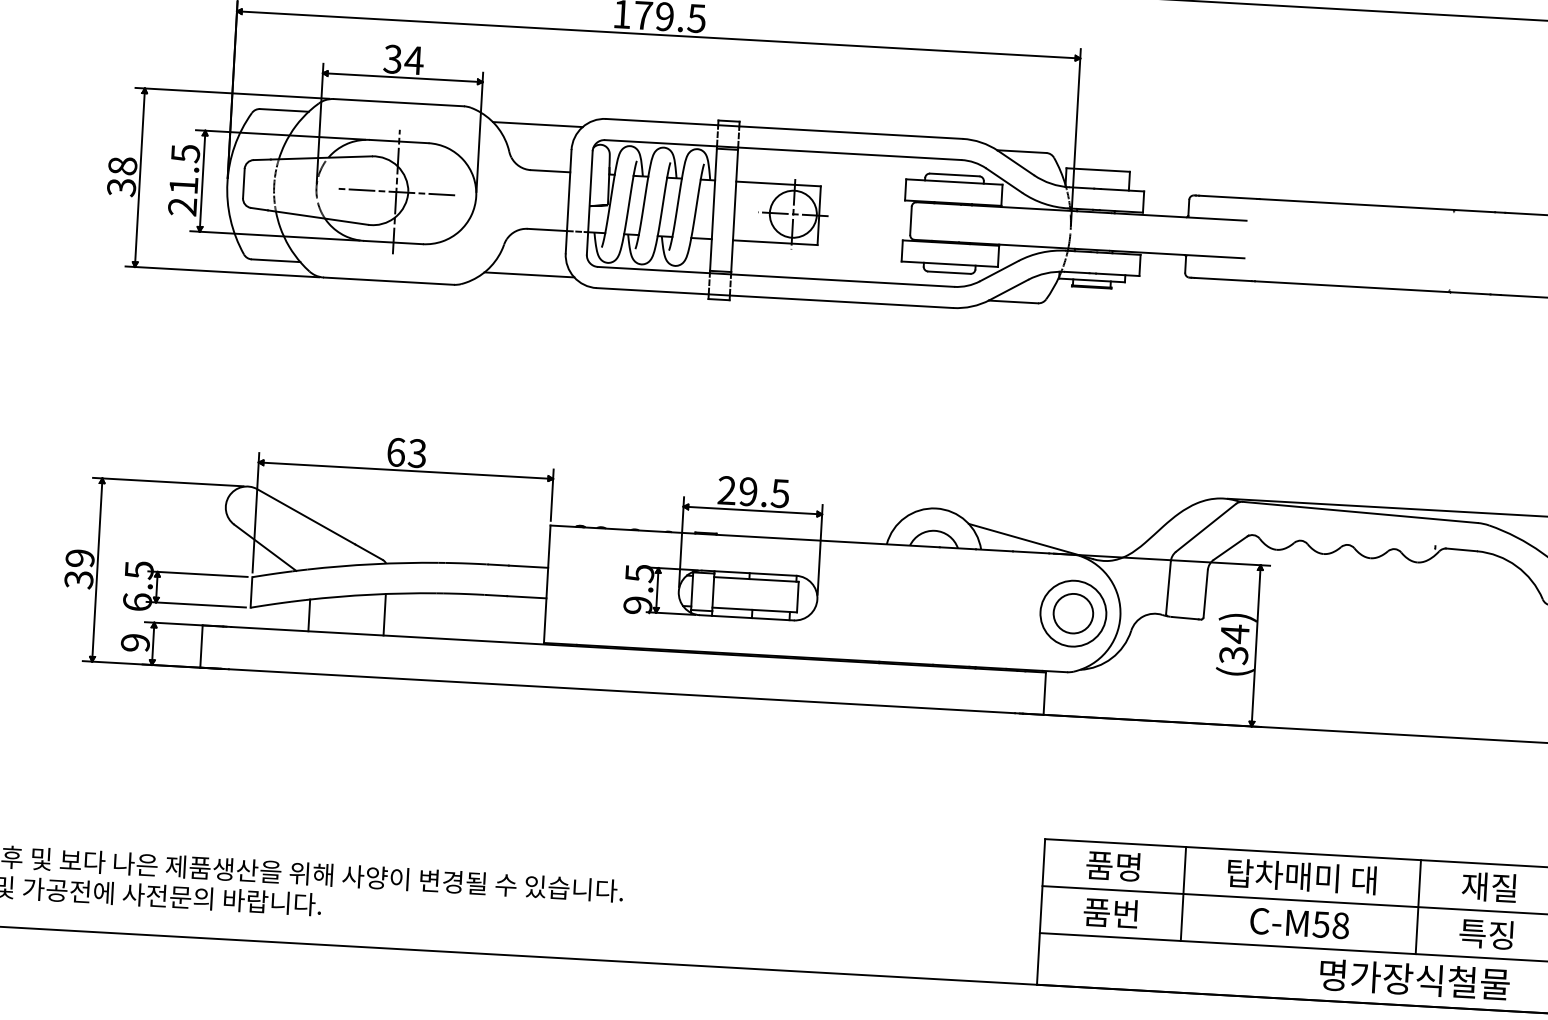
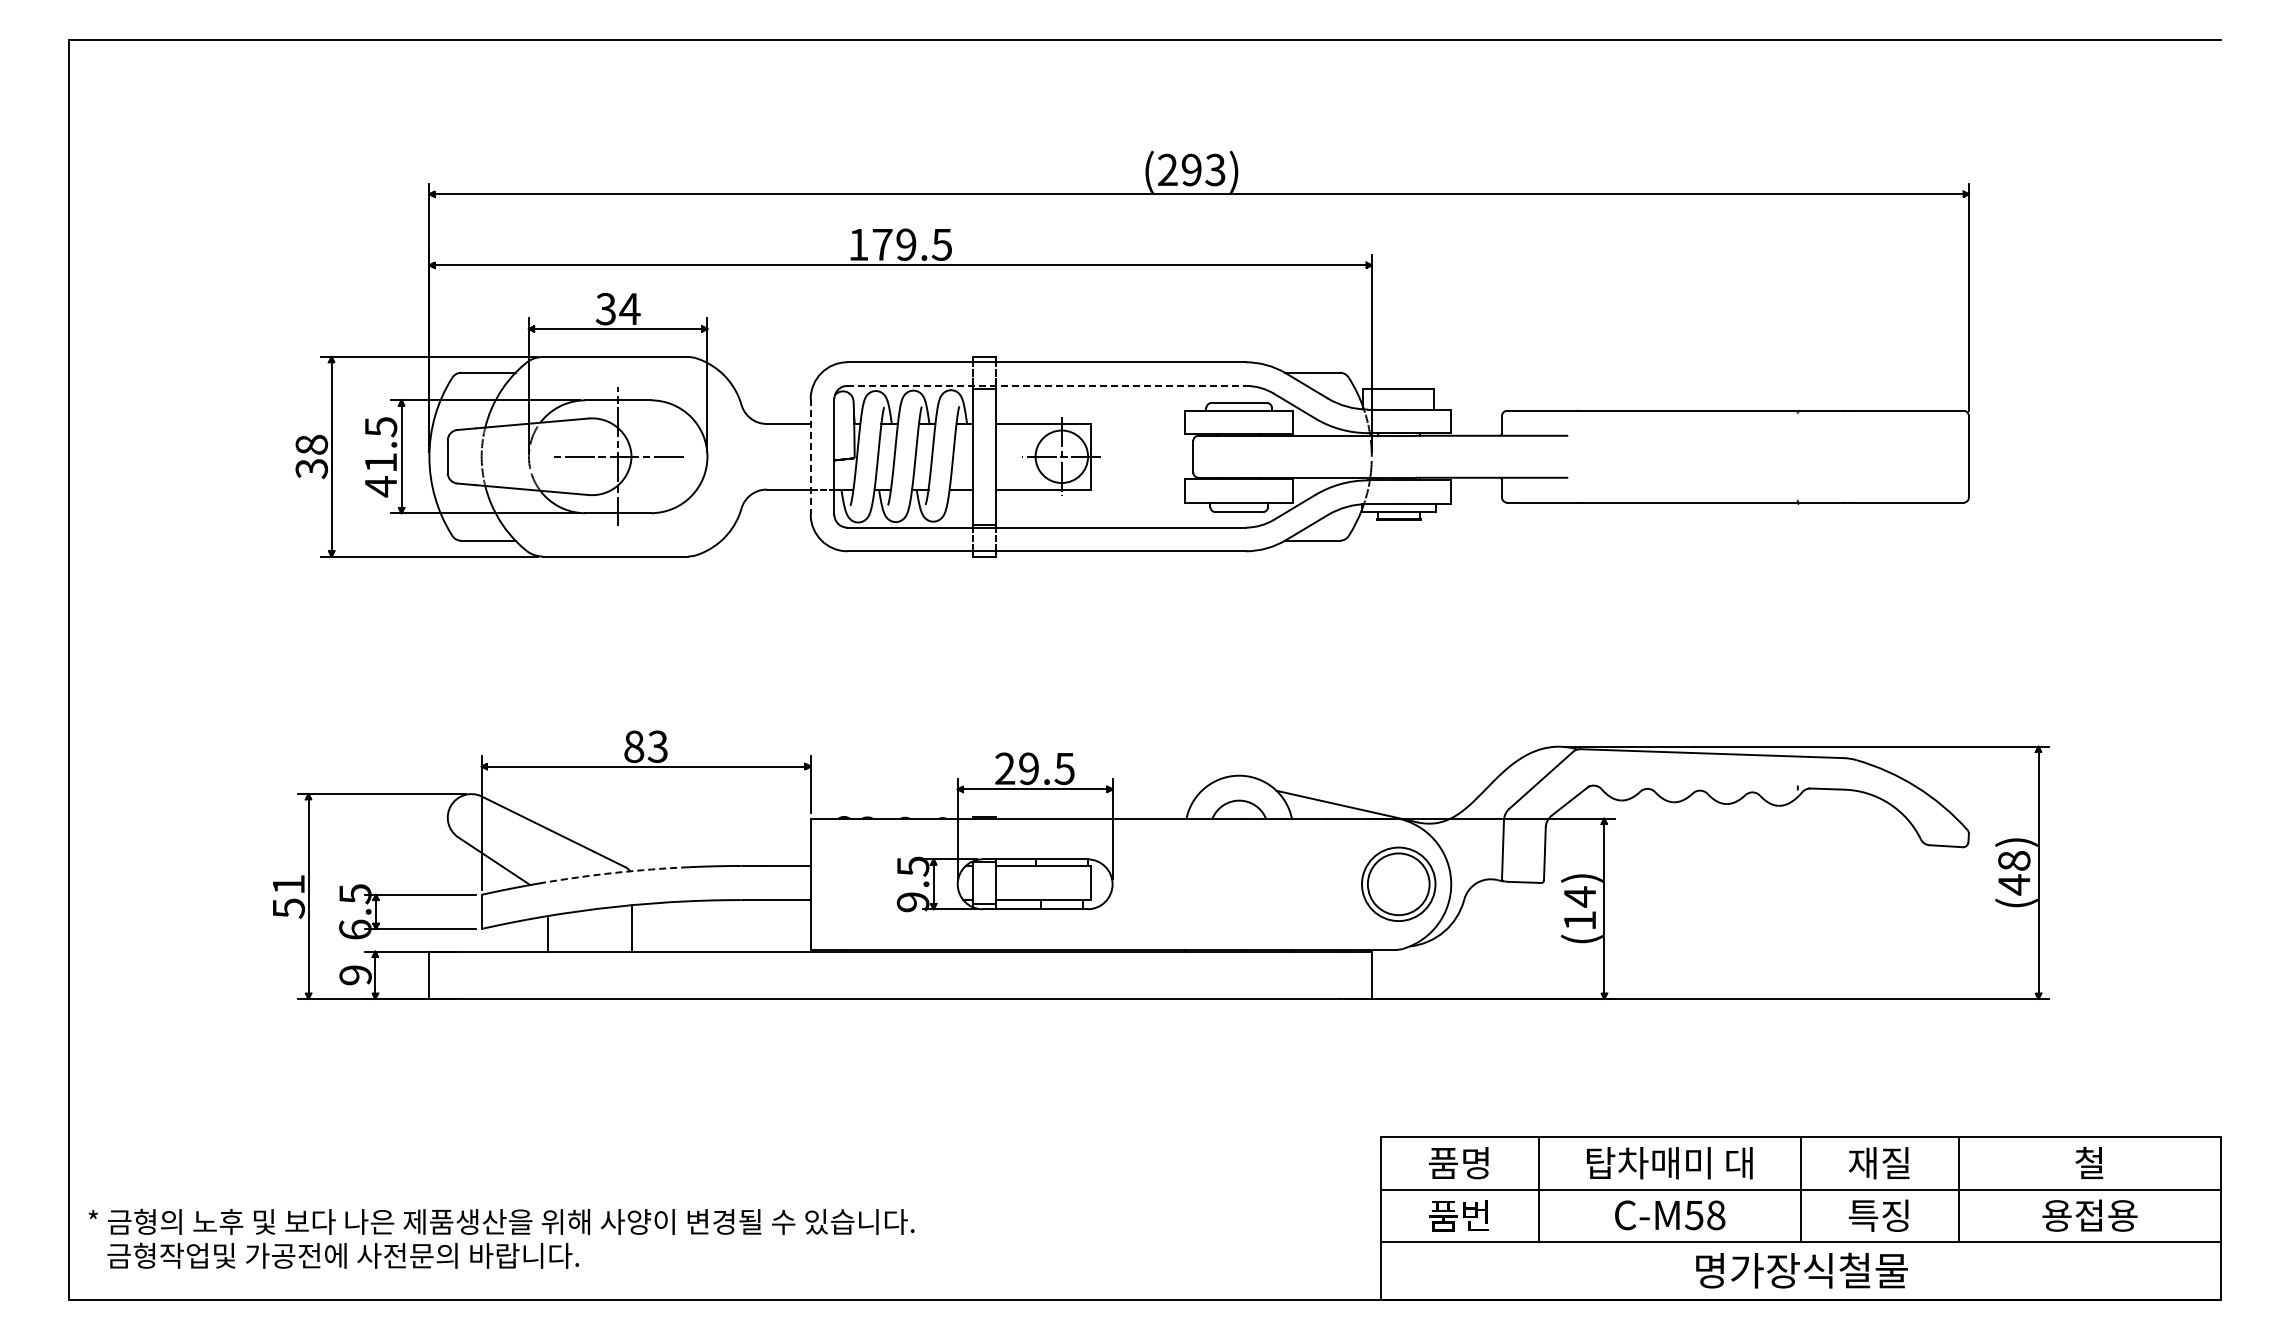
line: (537, 124) -> (771, 372), removed
line: (784, 149) -> (1047, 385), solid -> dashed
line: (568, 201) -> (810, 456), solid -> dashed
text: (182, 206) -> (380, 486), 21.5 -> 41.5
line: (529, 274) -> (771, 540), removed
text: (396, 452) -> (634, 746), 63 -> 83
arc: (373, 563) -> (615, 872), solid -> dashed
text: (79, 569) -> (288, 896), 39 -> 51
circle: (1073, 613) -> (1398, 884), size x1.4
text: (1233, 655) -> (1579, 921), (34) -> (14)

